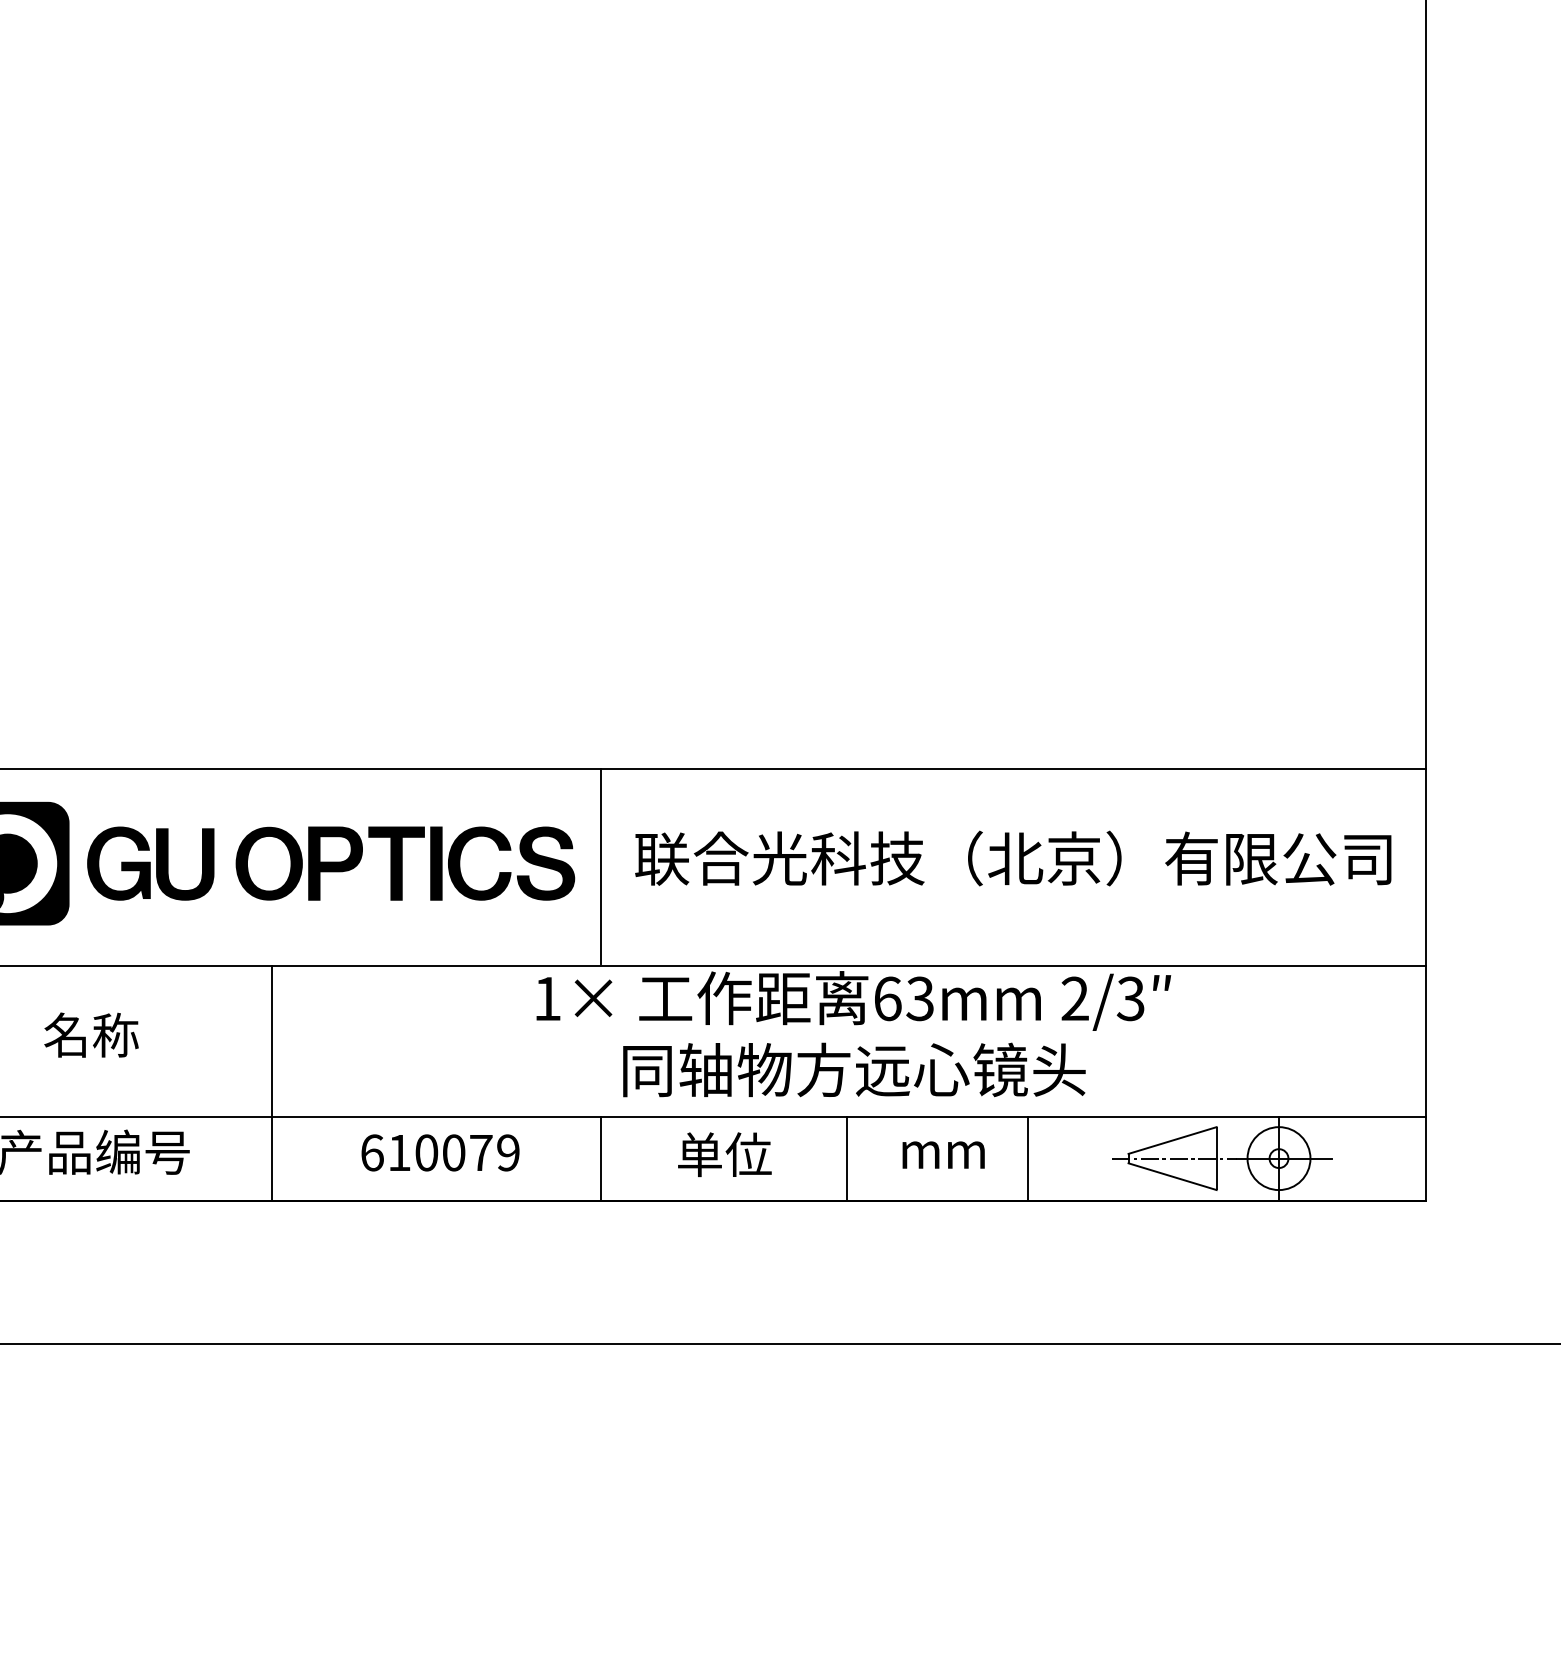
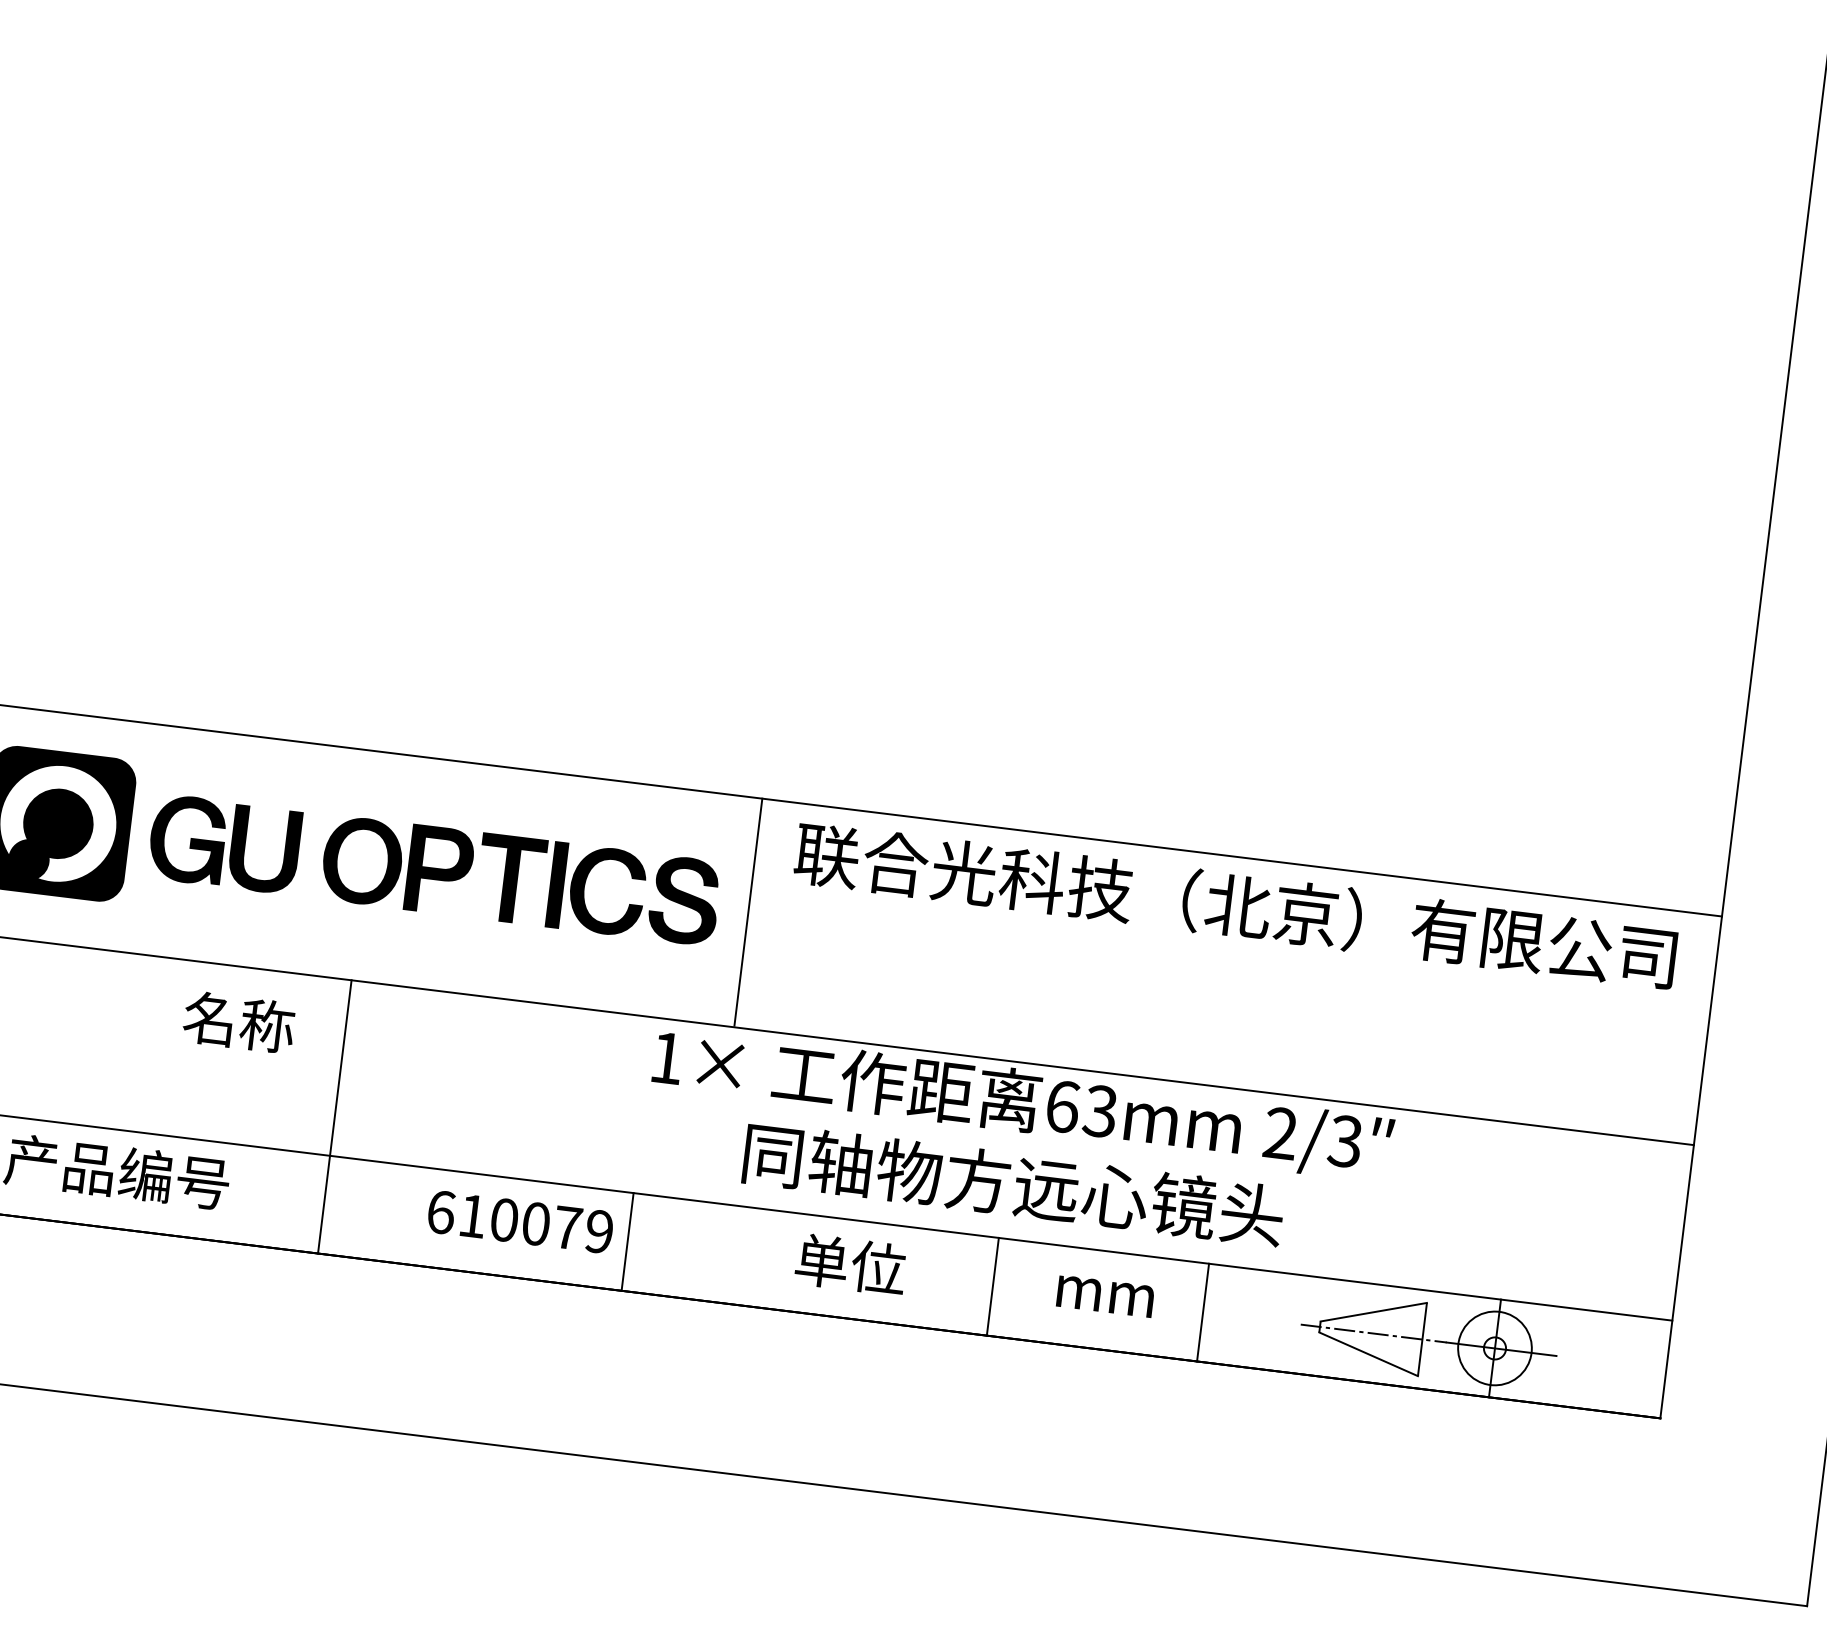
text: (1013, 858) -> (1235, 905), moved
text: (91, 1034) -> (239, 1021), moved
line: (601, 1158) -> (627, 1241), moved

